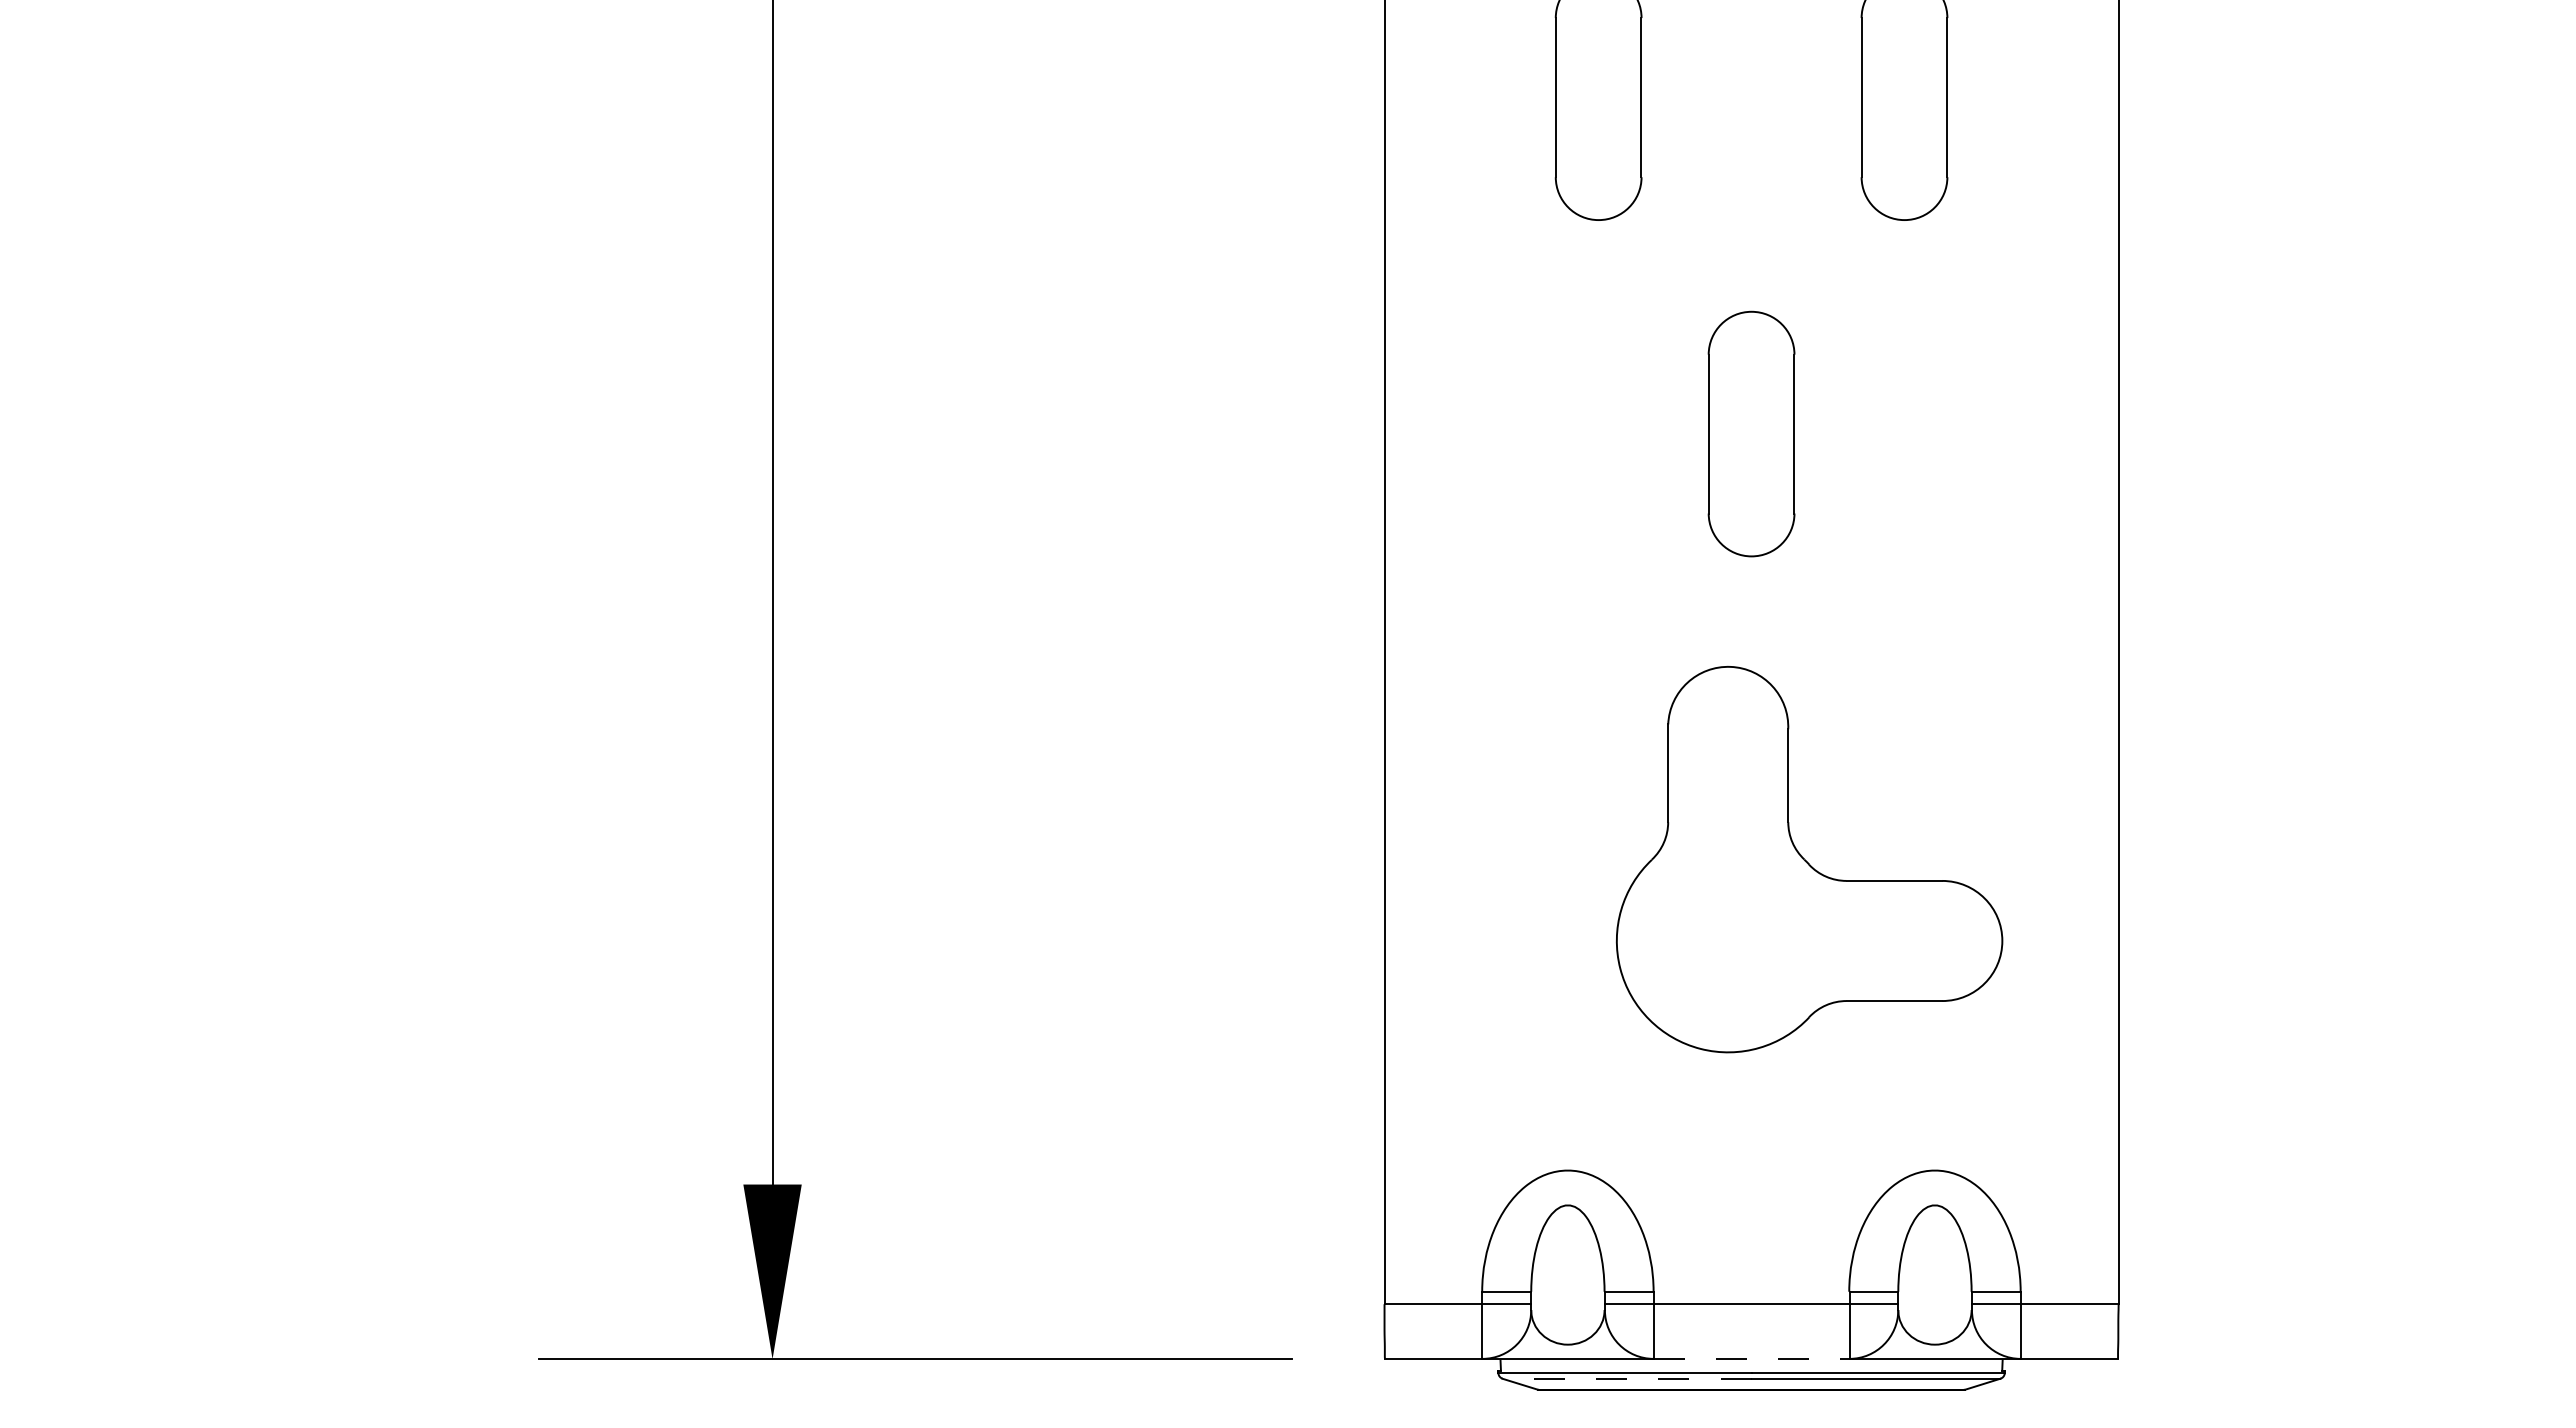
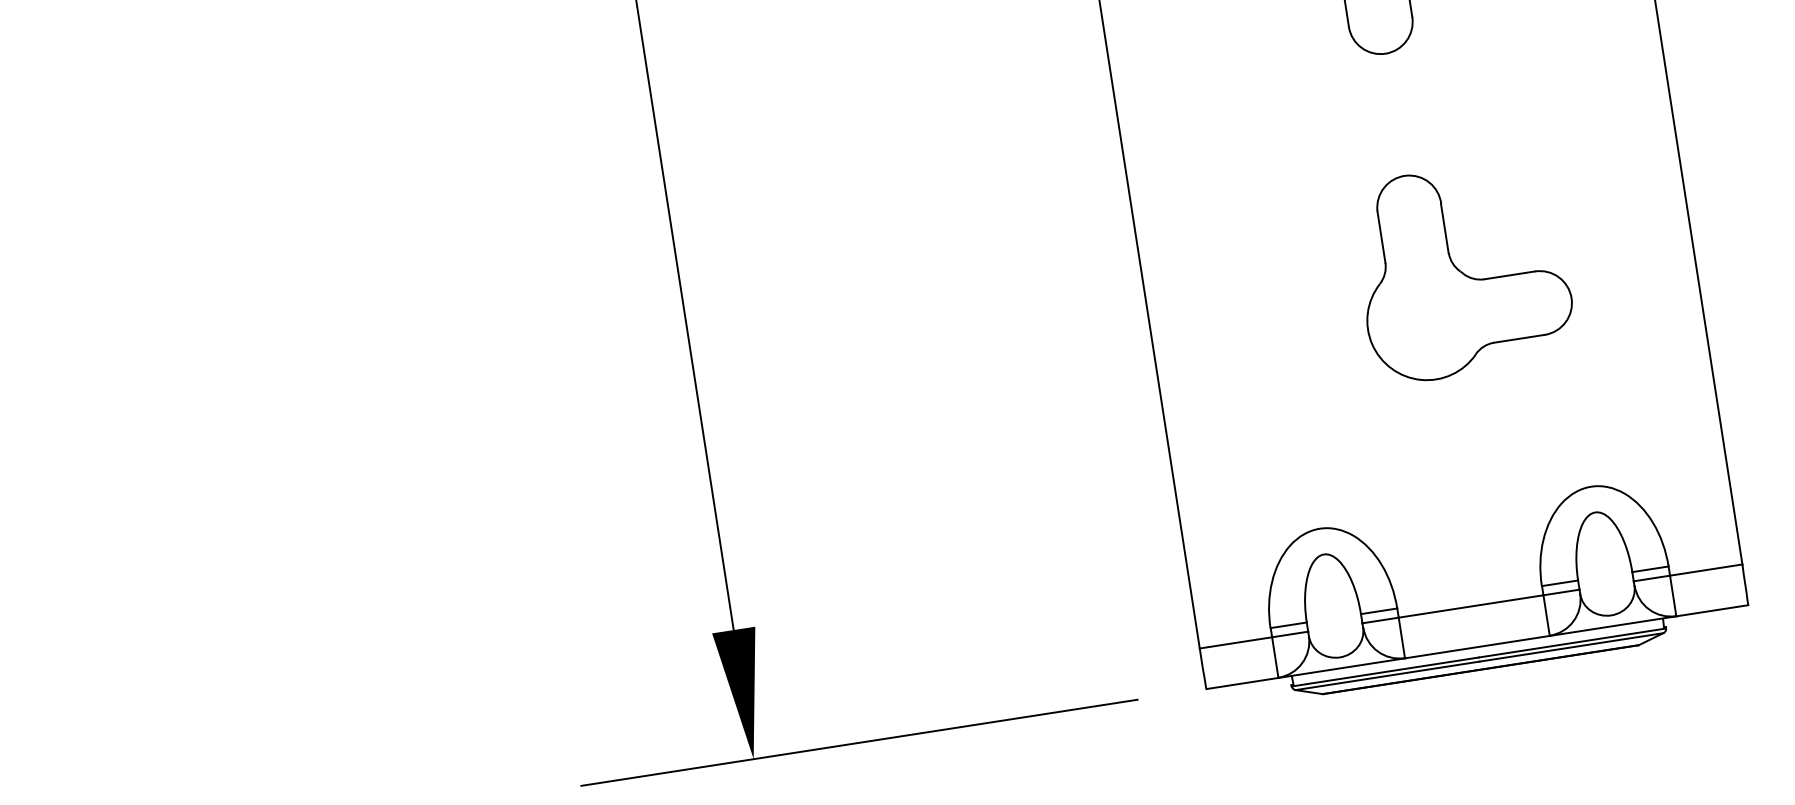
part: (1809, 858) -> (1462, 270), size x0.71
line: (1751, 1359) -> (1477, 647), dashed -> solid
line: (1626, 1378) -> (1387, 675), dashed -> solid

